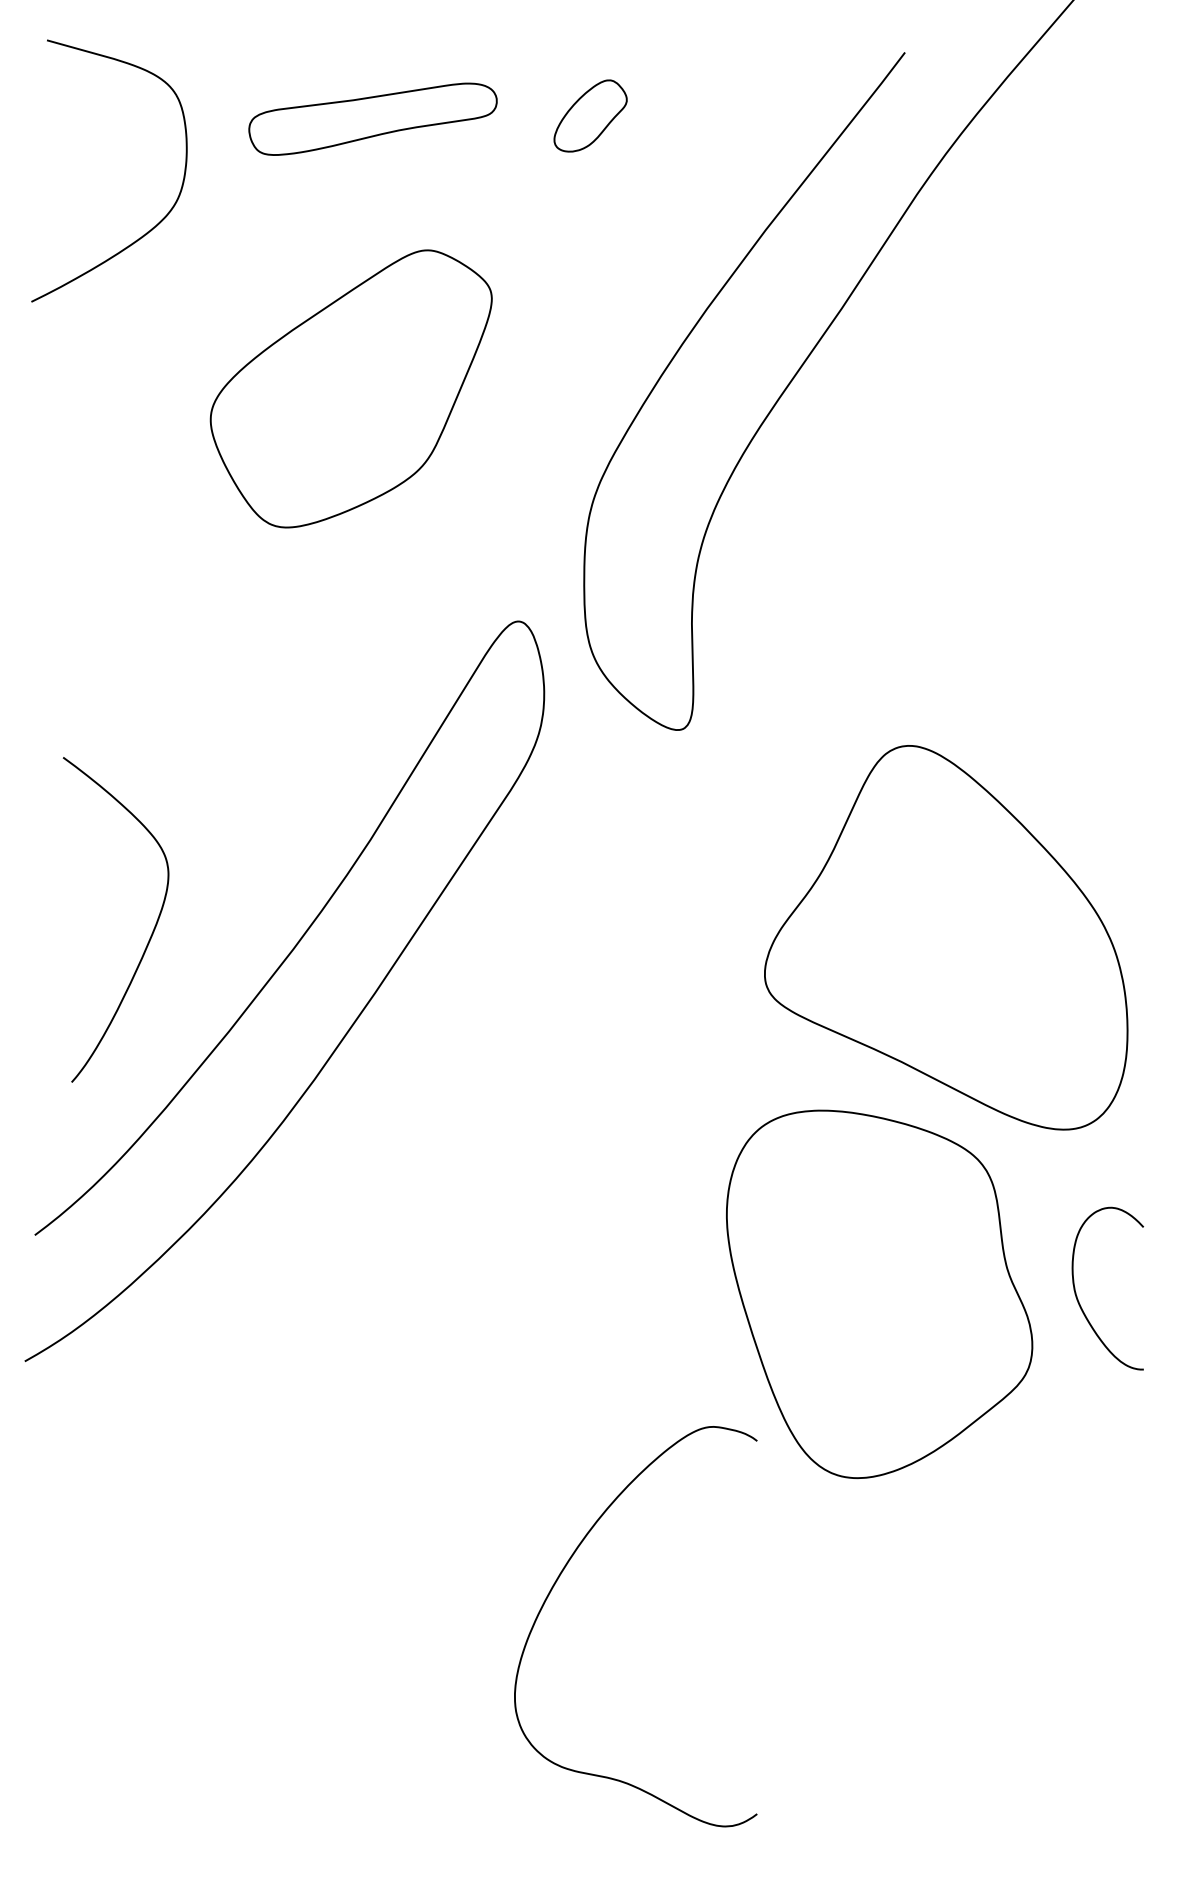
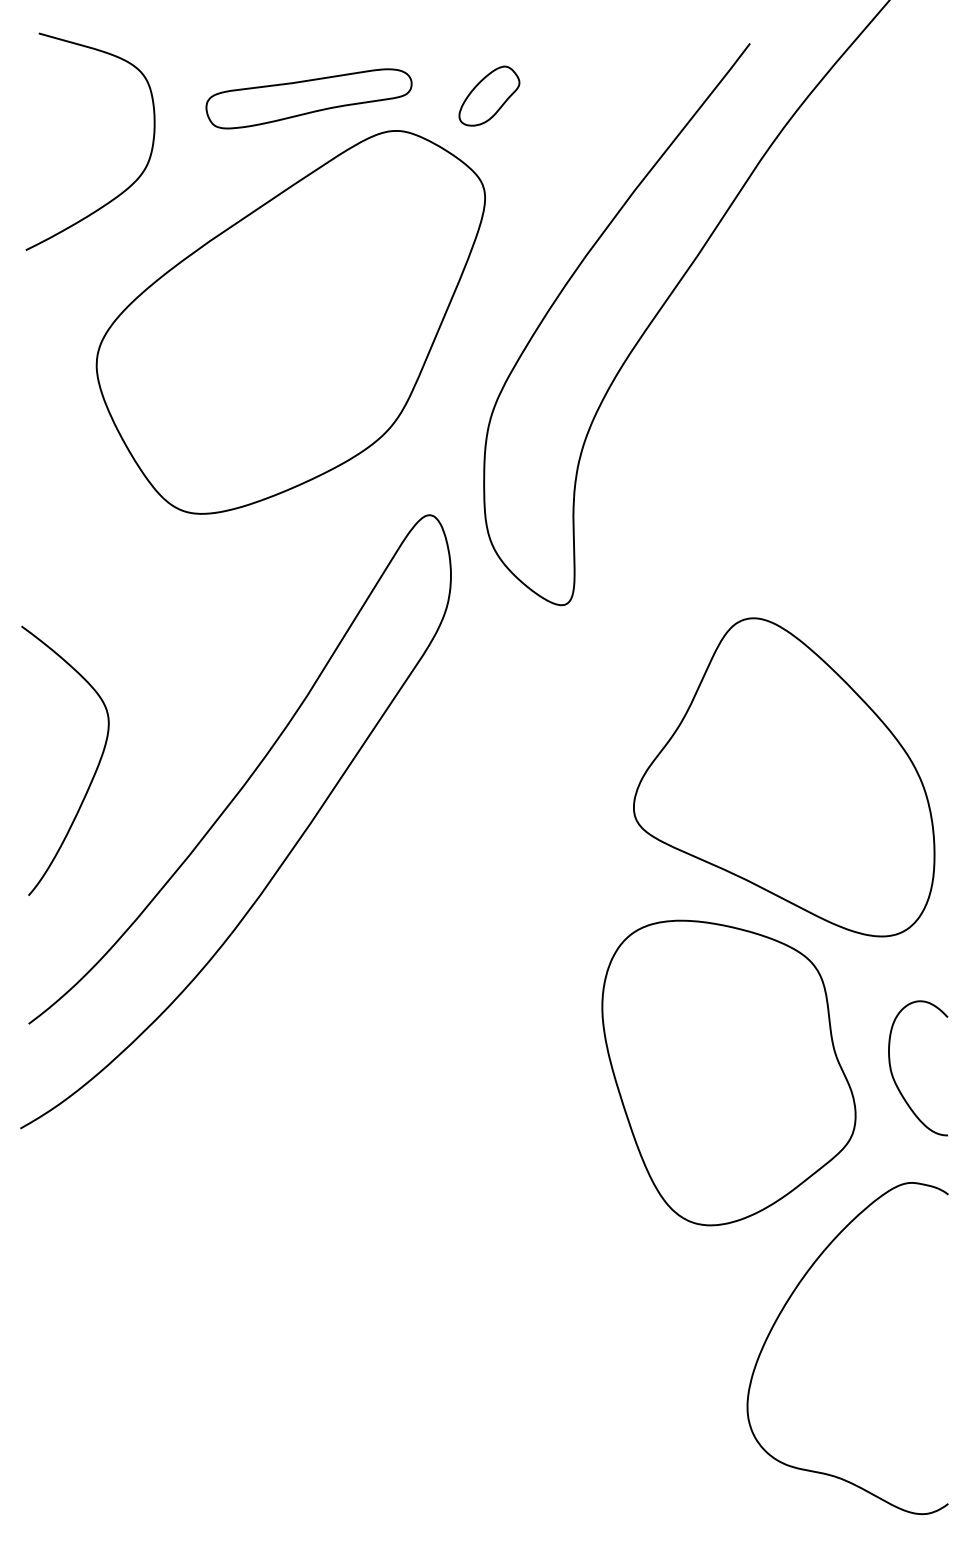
part: (351, 388) -> (291, 322), size x1.67
curve: (150, 935) -> (93, 773), moved
curve: (557, 1581) -> (782, 1311), moved

